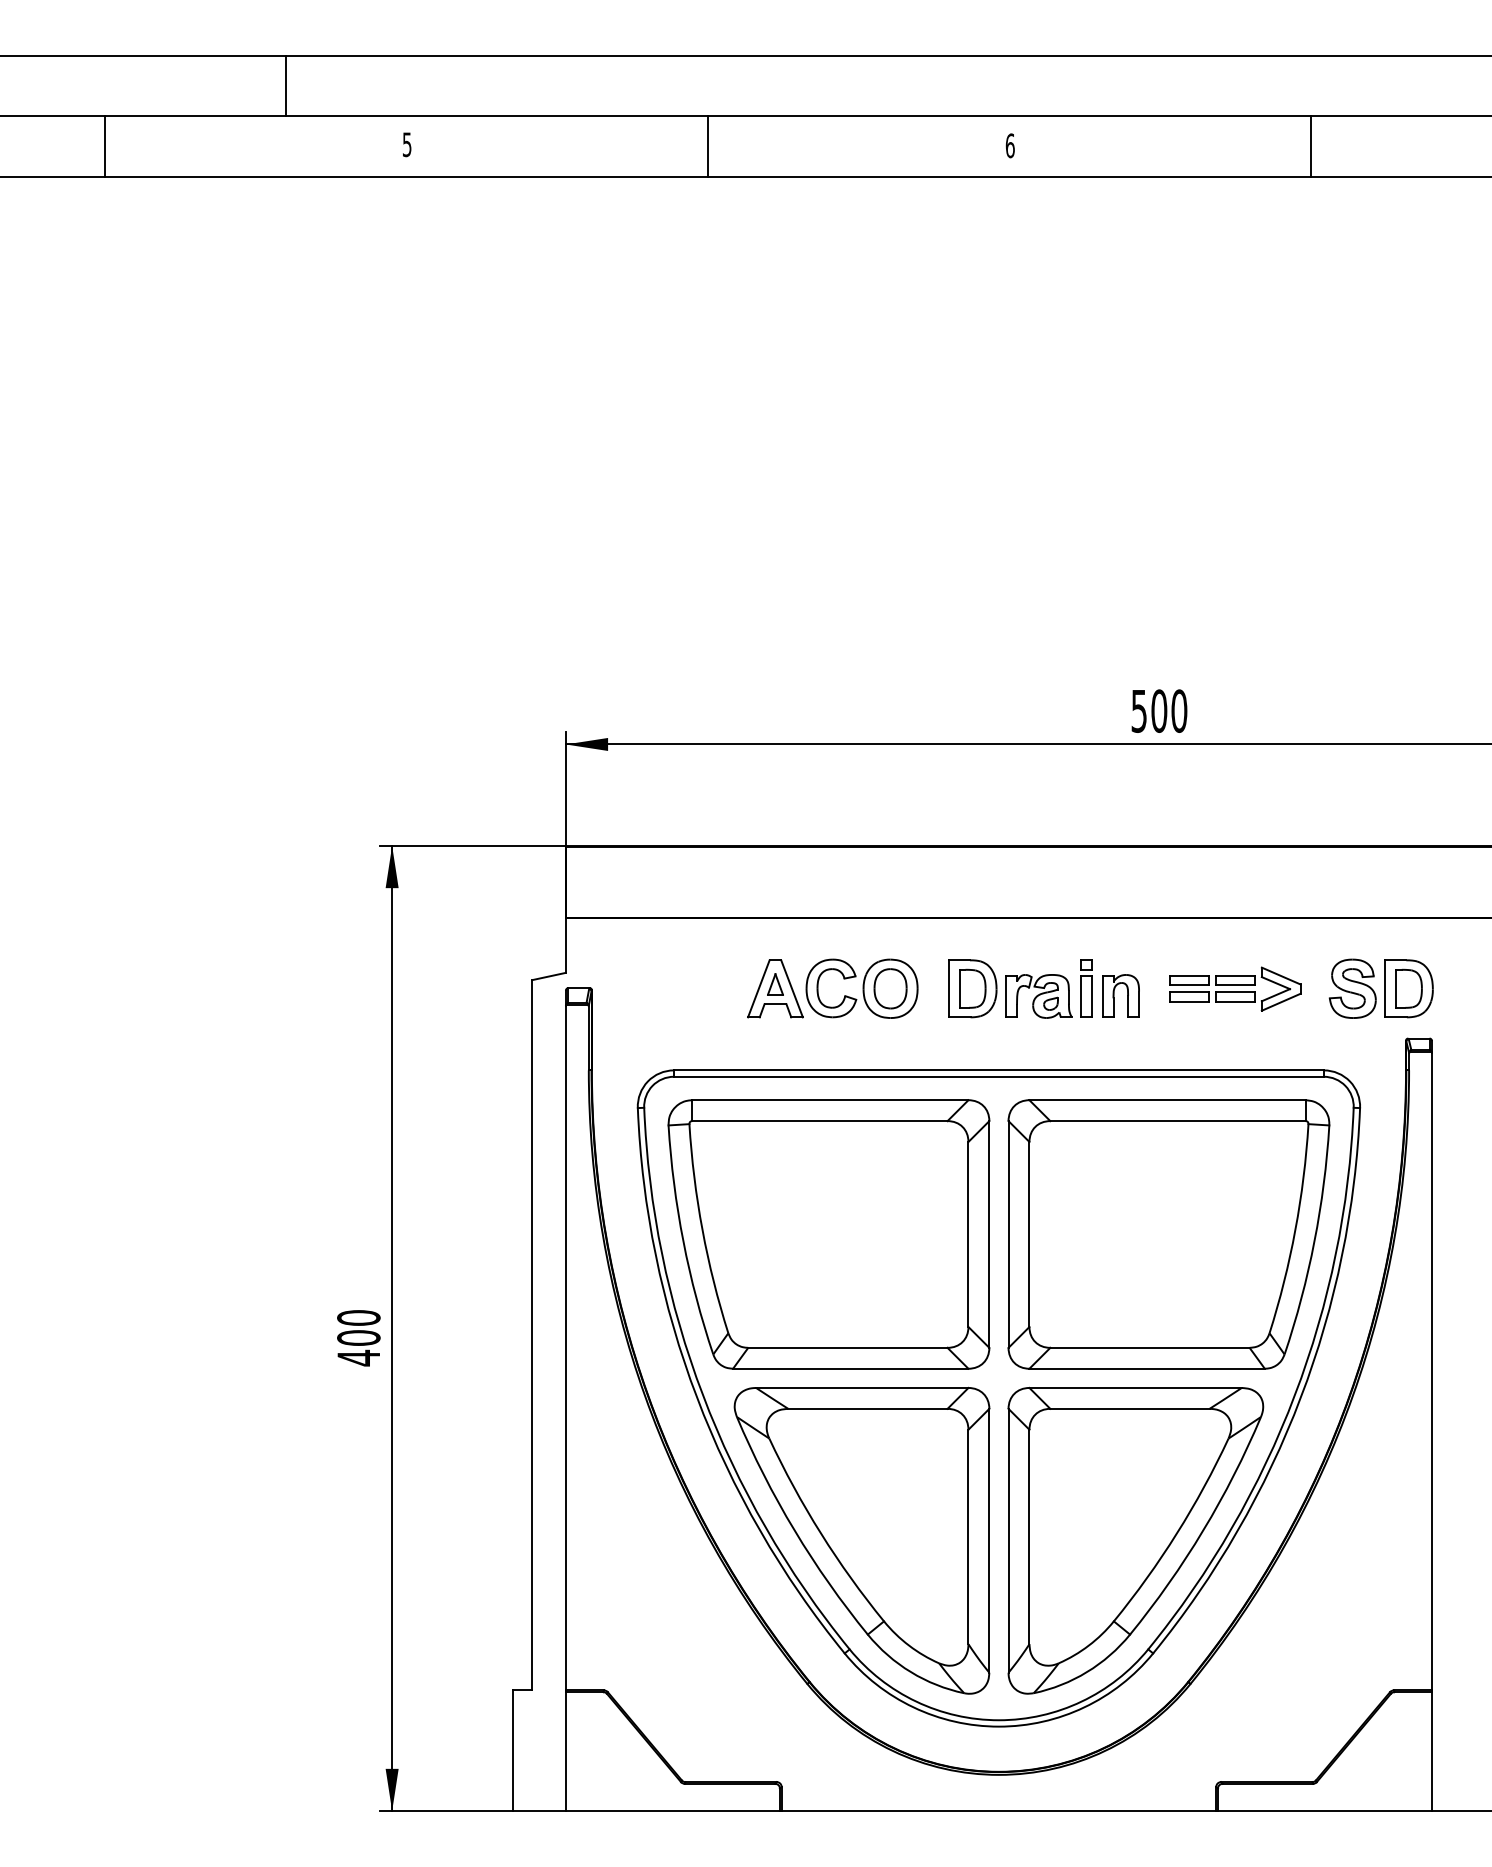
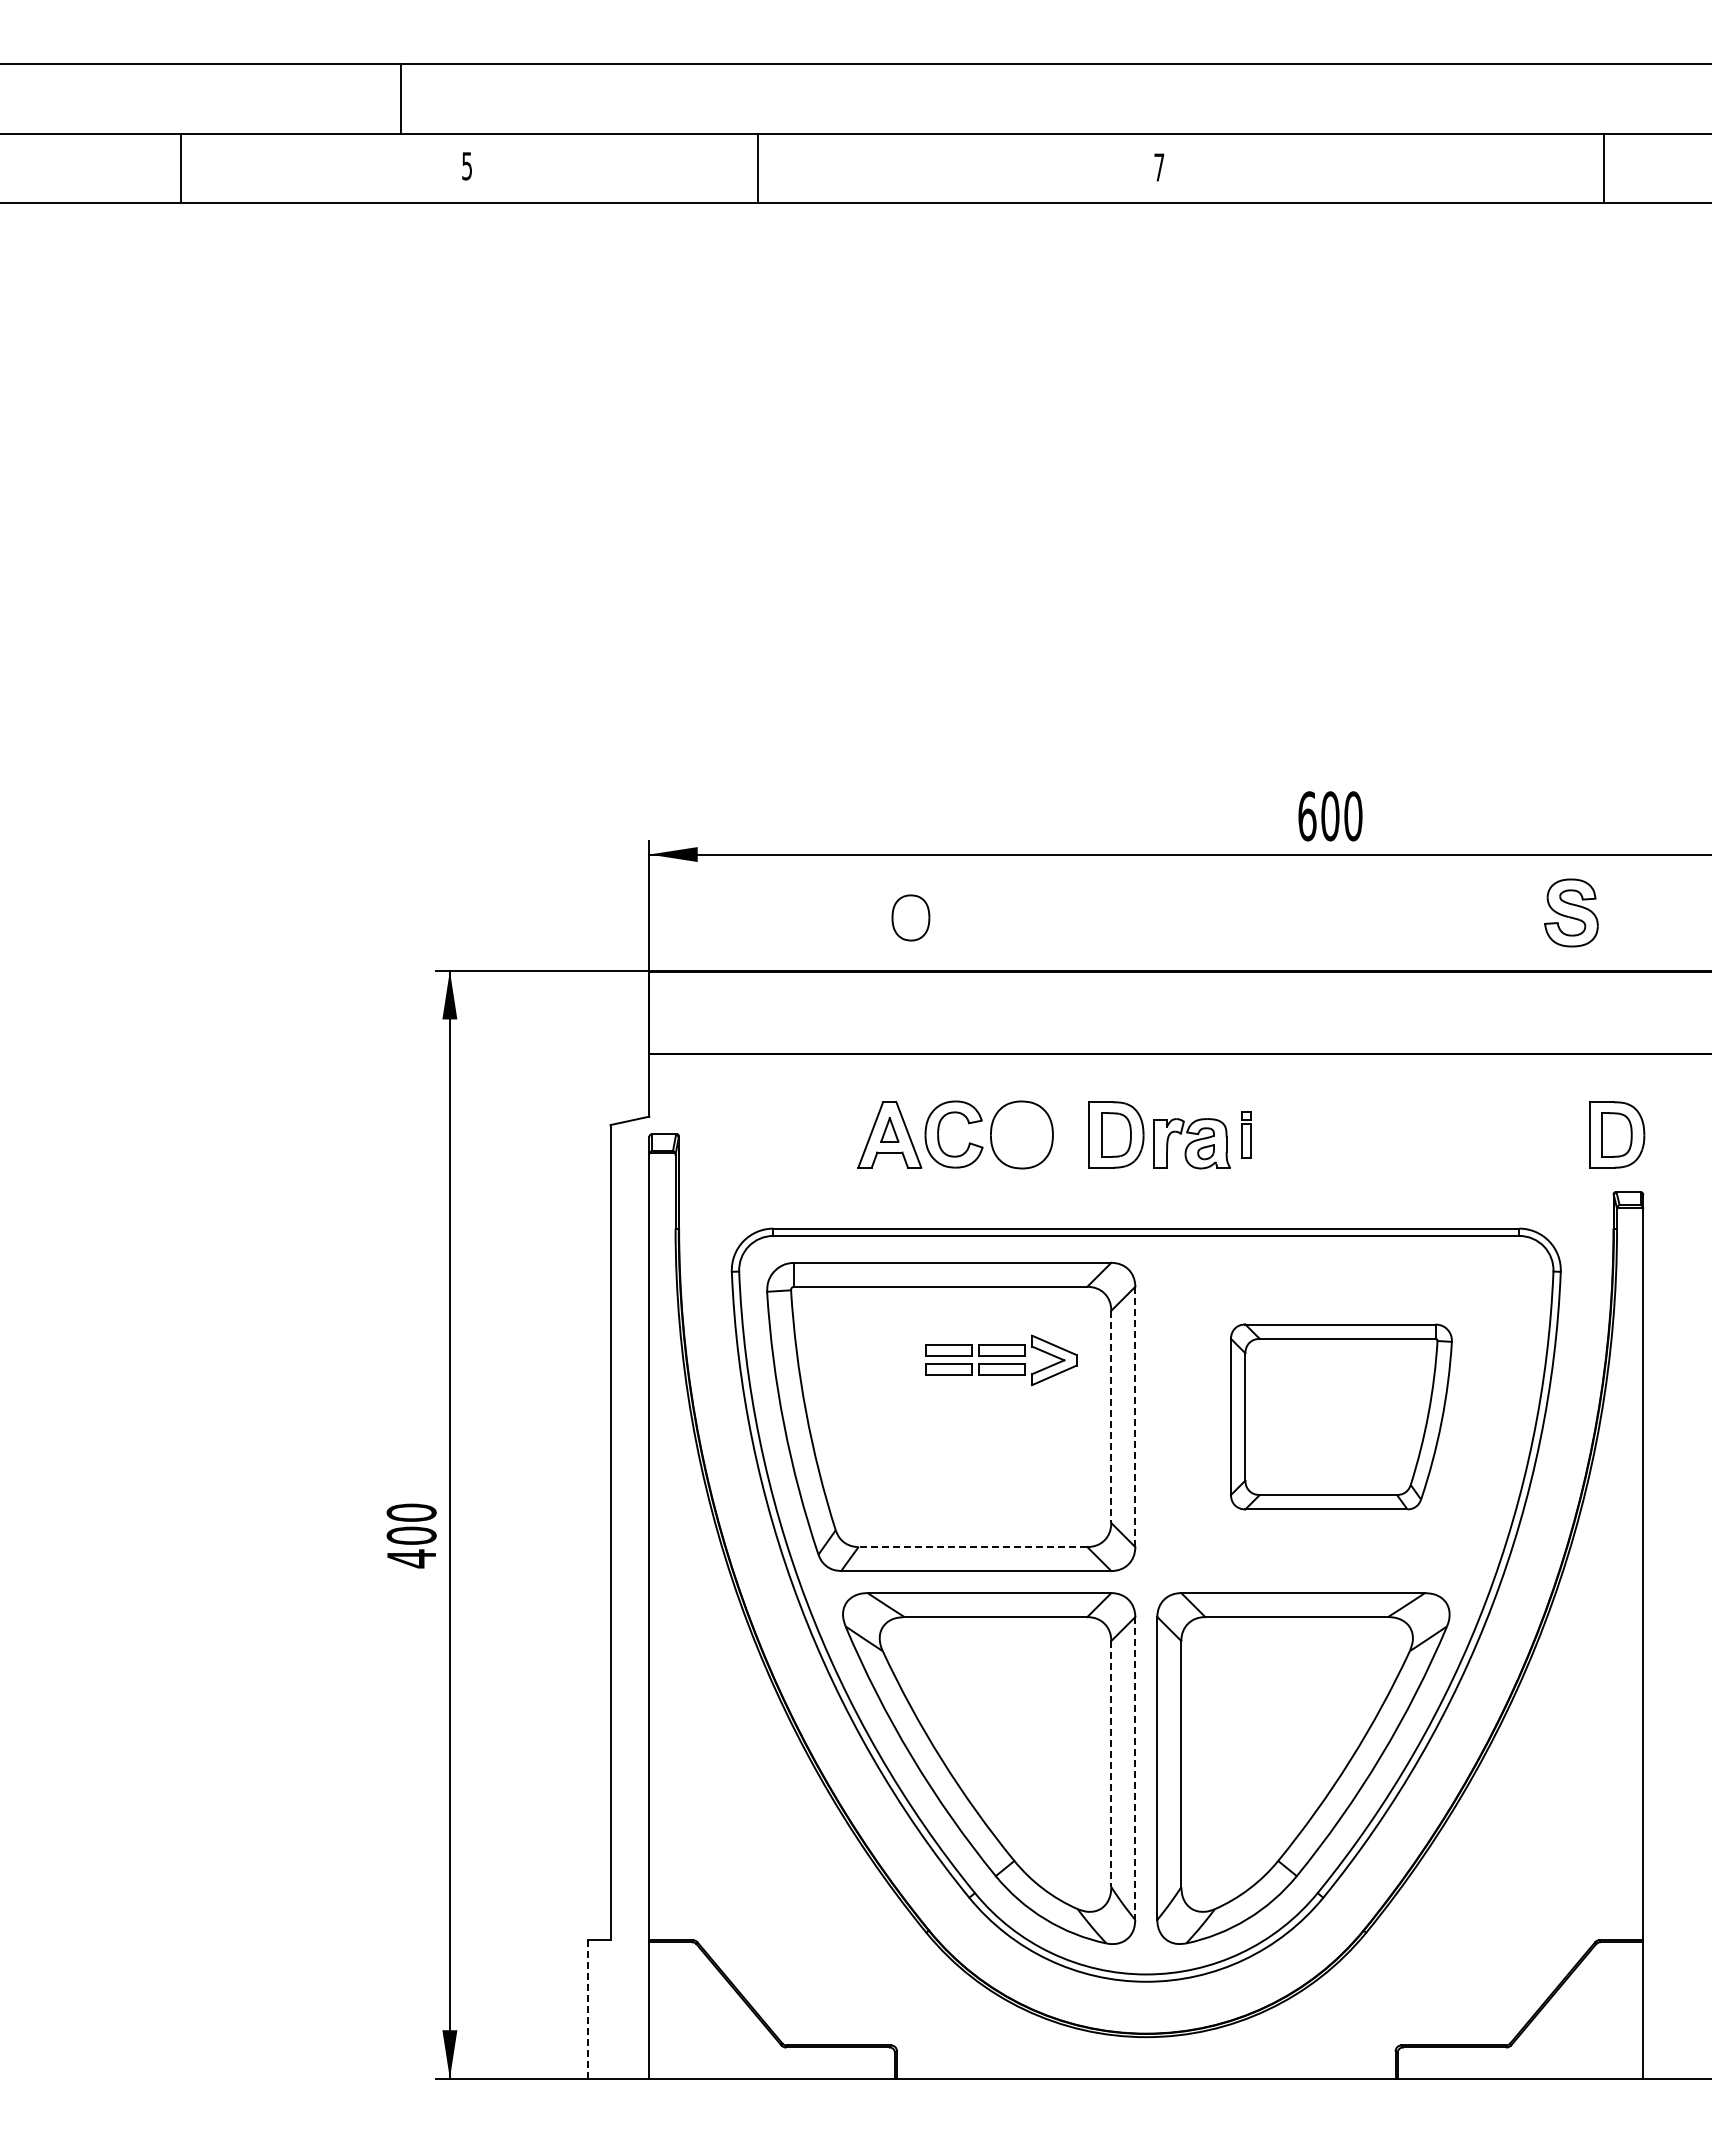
line: (286, 85) -> (401, 98), moved
line: (105, 145) -> (180, 167), moved
line: (708, 145) -> (757, 167), moved
text: (1010, 145) -> (1159, 167), 6 -> 7
line: (1311, 145) -> (1604, 167), moved
text: (1139, 711) -> (1307, 816), 500 -> 600
part: (890, 988) -> (910, 917), moved
part: (1086, 988) -> (1246, 1134), size x0.7
part: (1352, 988) -> (1571, 912), moved
part: (1235, 989) -> (1001, 1360), moved
part: (1114, 996) -> (1278, 1143), removed
line: (968, 1234) -> (1111, 1417), solid -> dashed
line: (989, 1234) -> (1135, 1417), solid -> dashed
part: (1169, 1234) -> (1341, 1416), size x0.6
line: (847, 1348) -> (972, 1547), solid -> dashed
line: (968, 1537) -> (1111, 1764), solid -> dashed
line: (989, 1541) -> (1135, 1769), solid -> dashed
line: (512, 1749) -> (588, 2008), solid -> dashed

